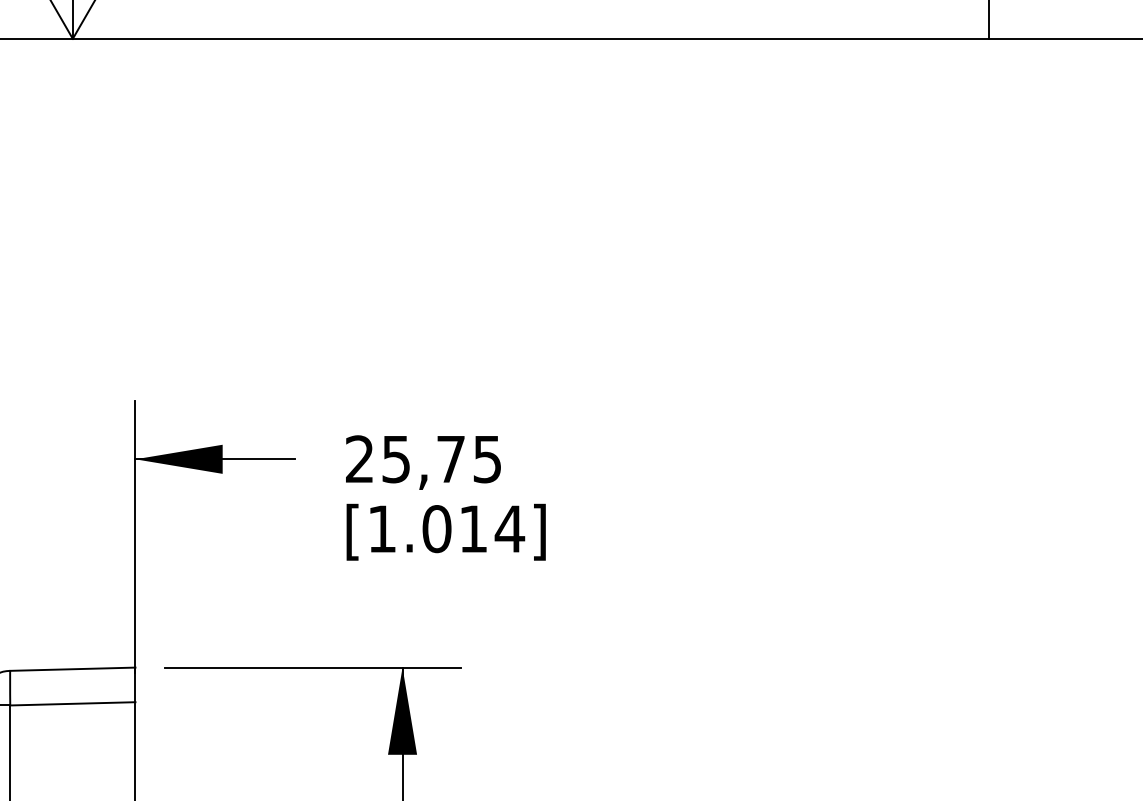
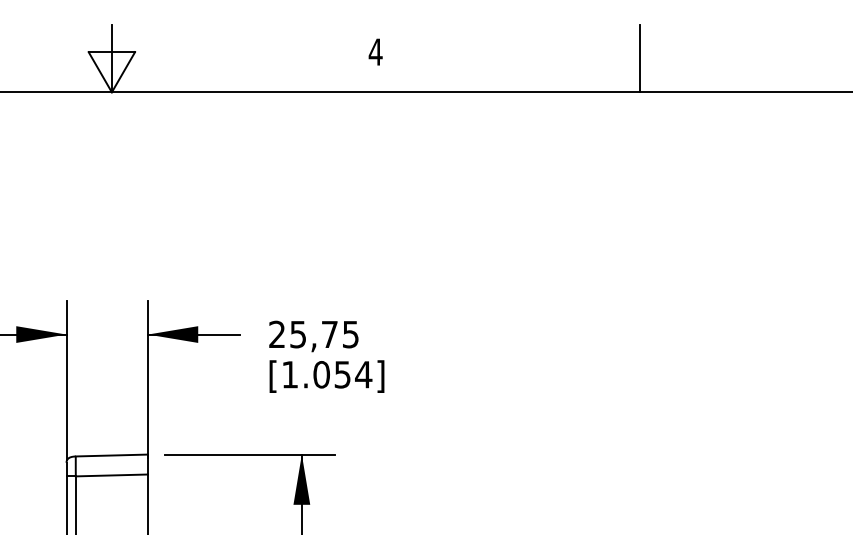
text: (473, 528) -> (342, 374), [1.014] -> [1.054]

